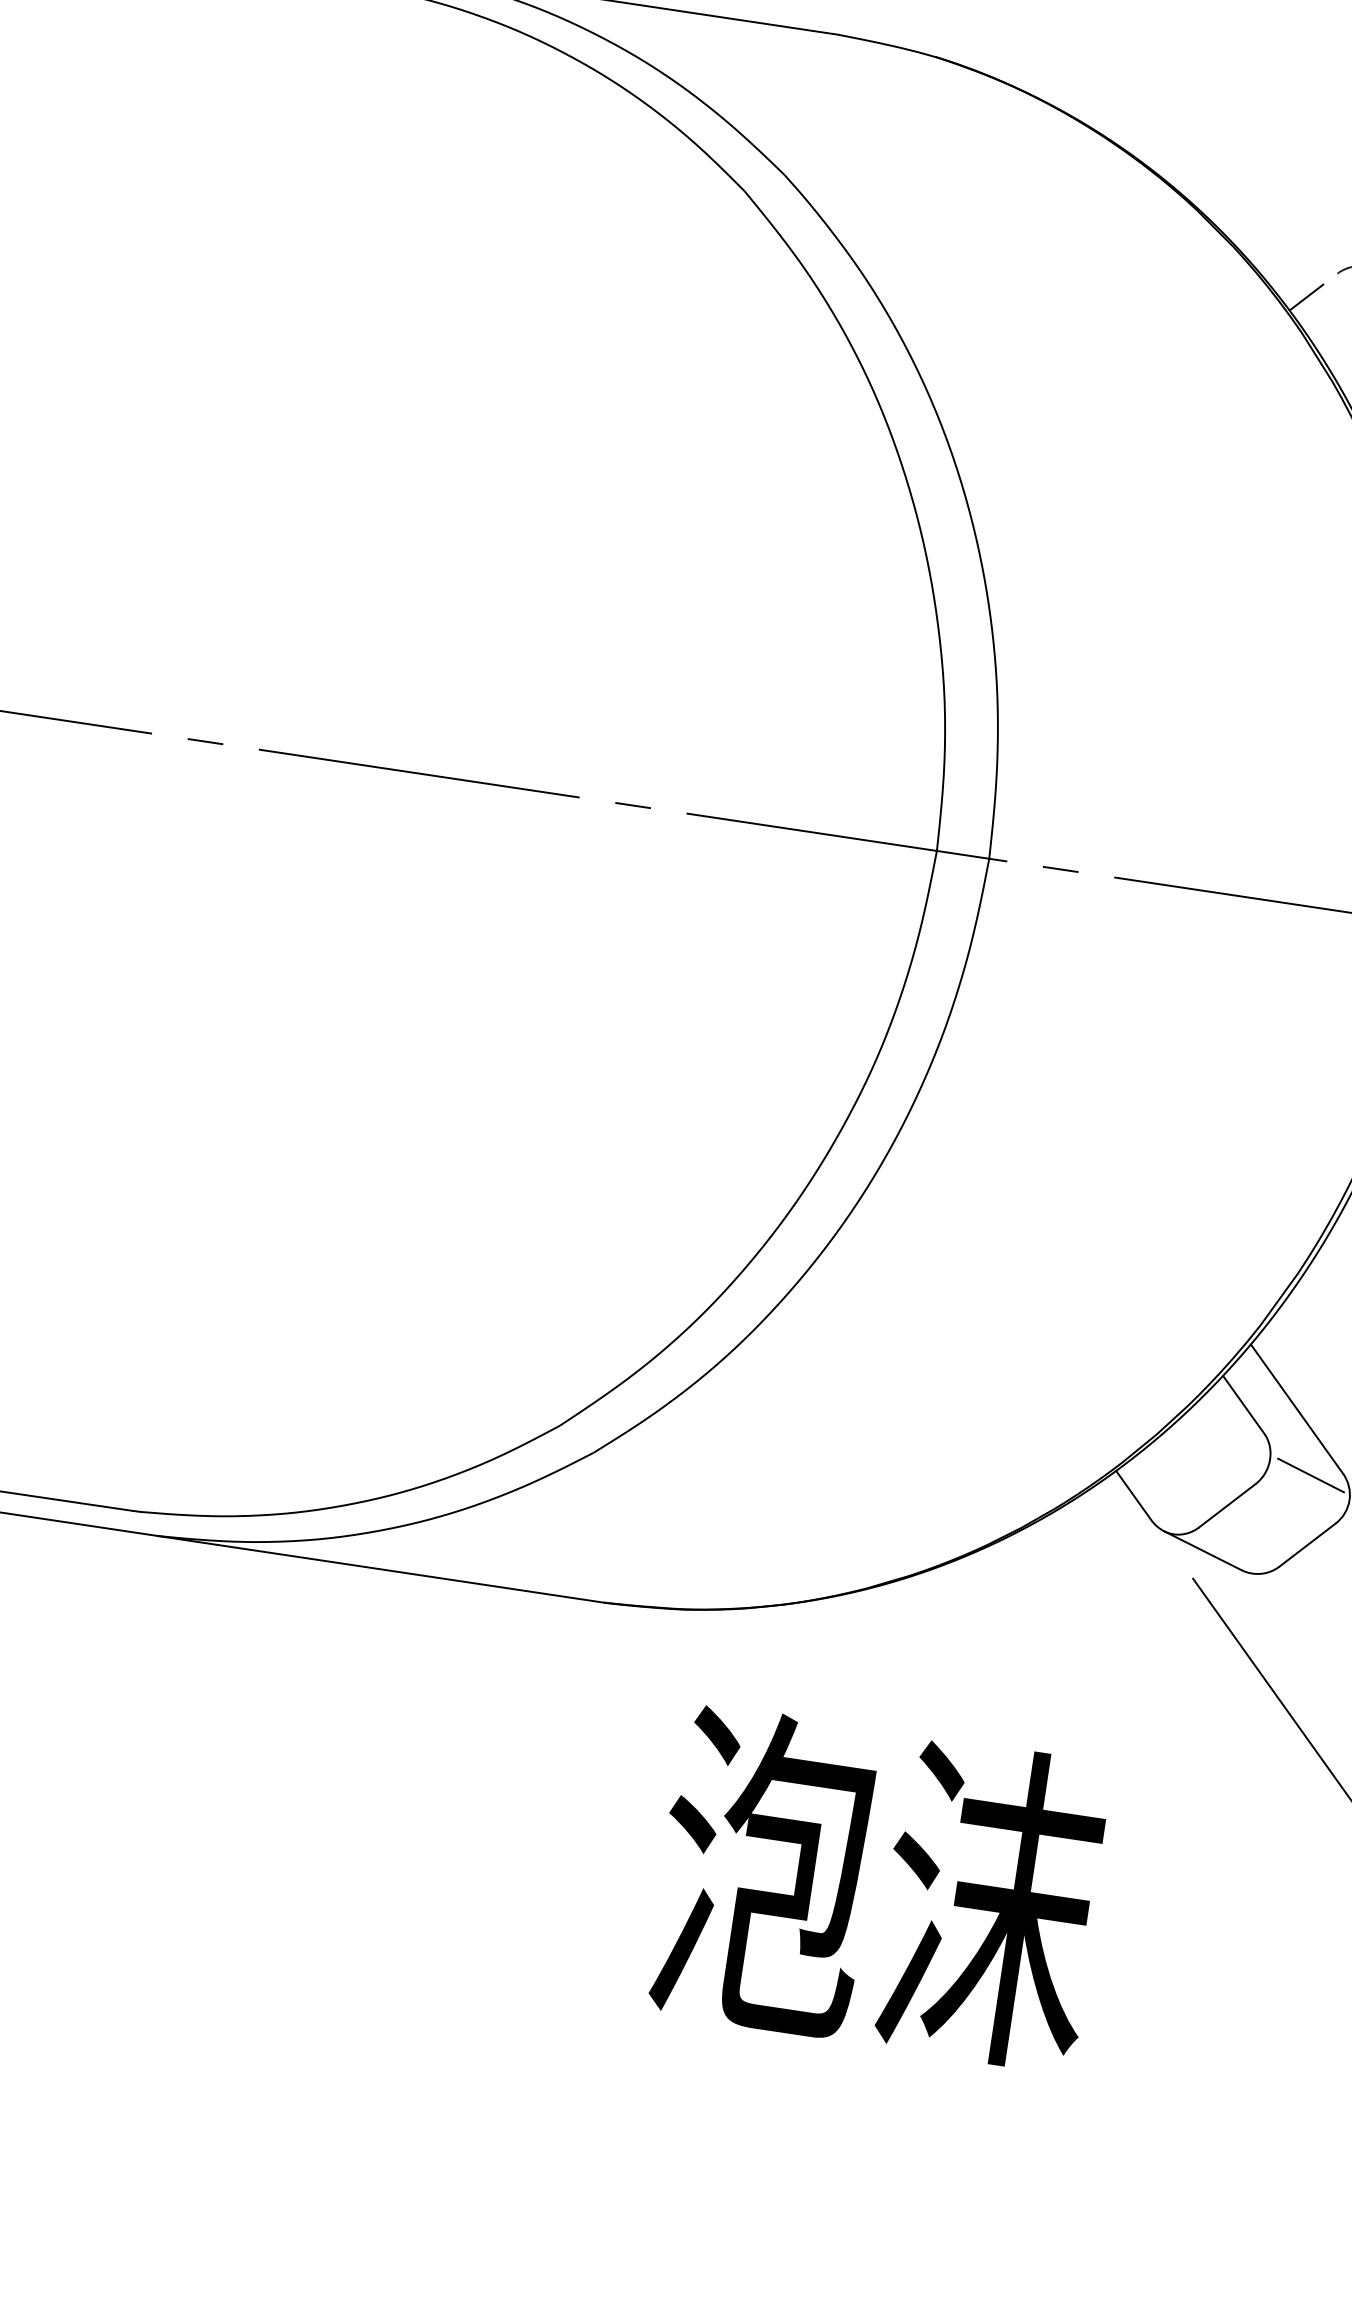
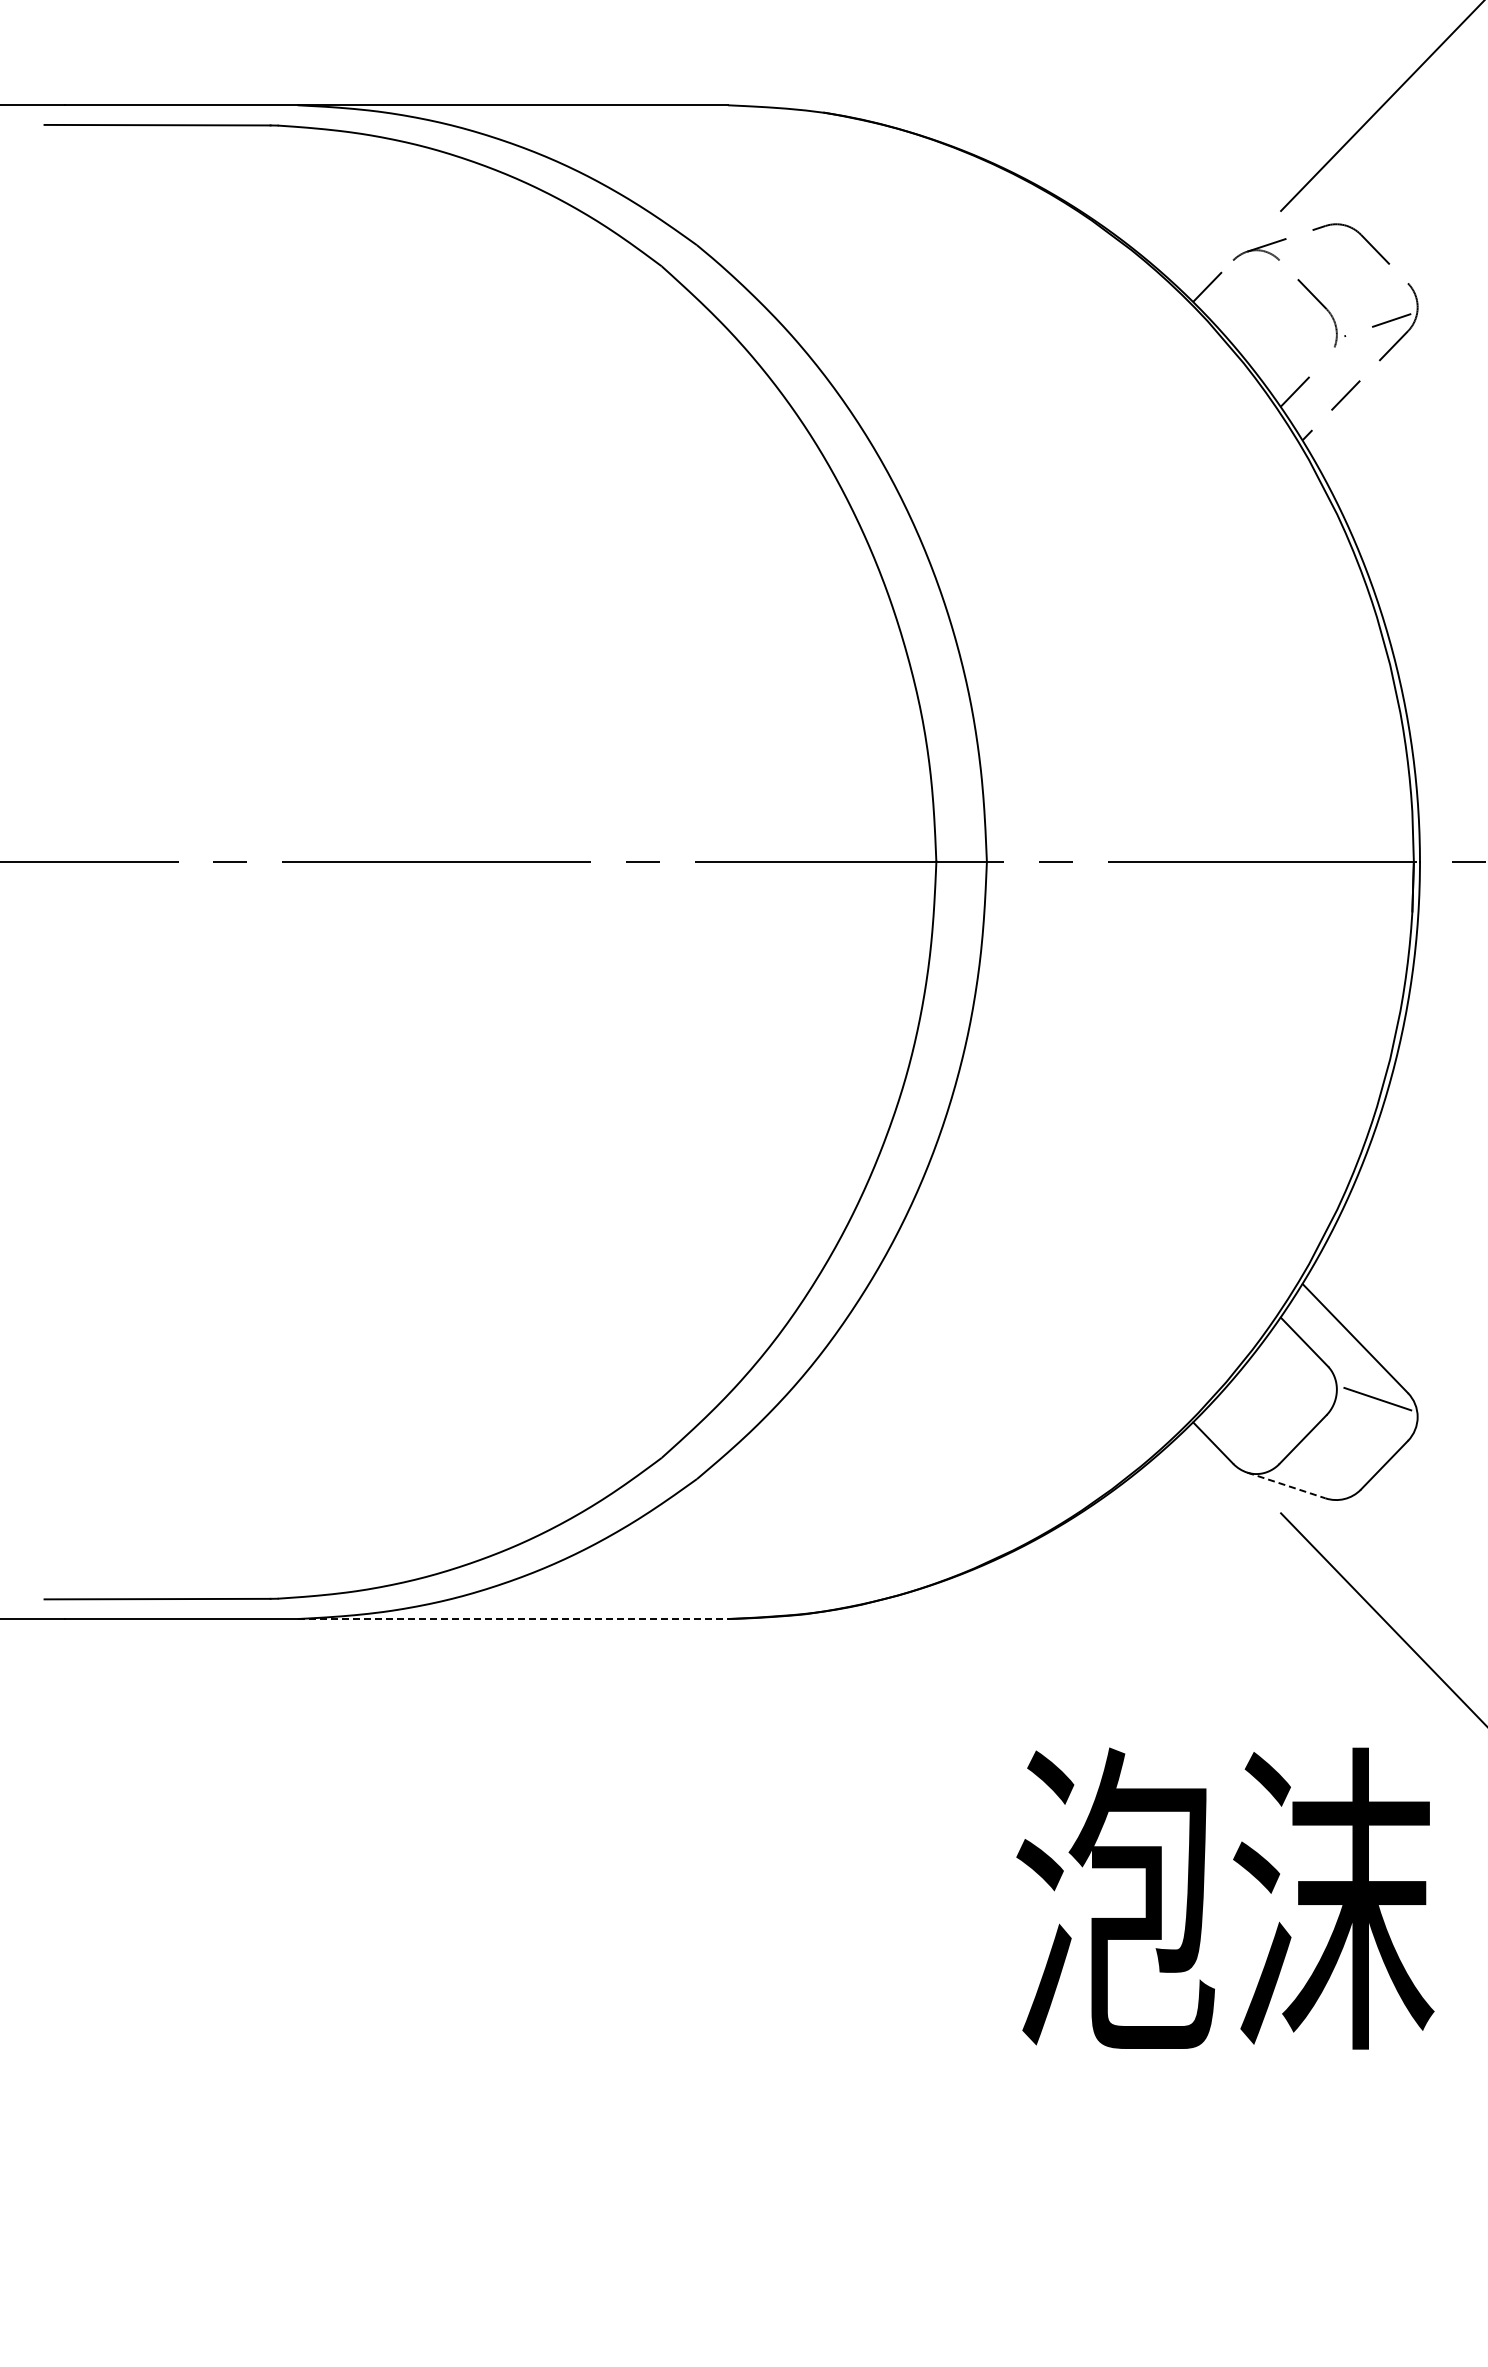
line: (1203, 1550) -> (1286, 1485), solid -> dashed
line: (381, 1569) -> (513, 1619), solid -> dashed
text: (879, 1887) -> (1225, 1898), moved

